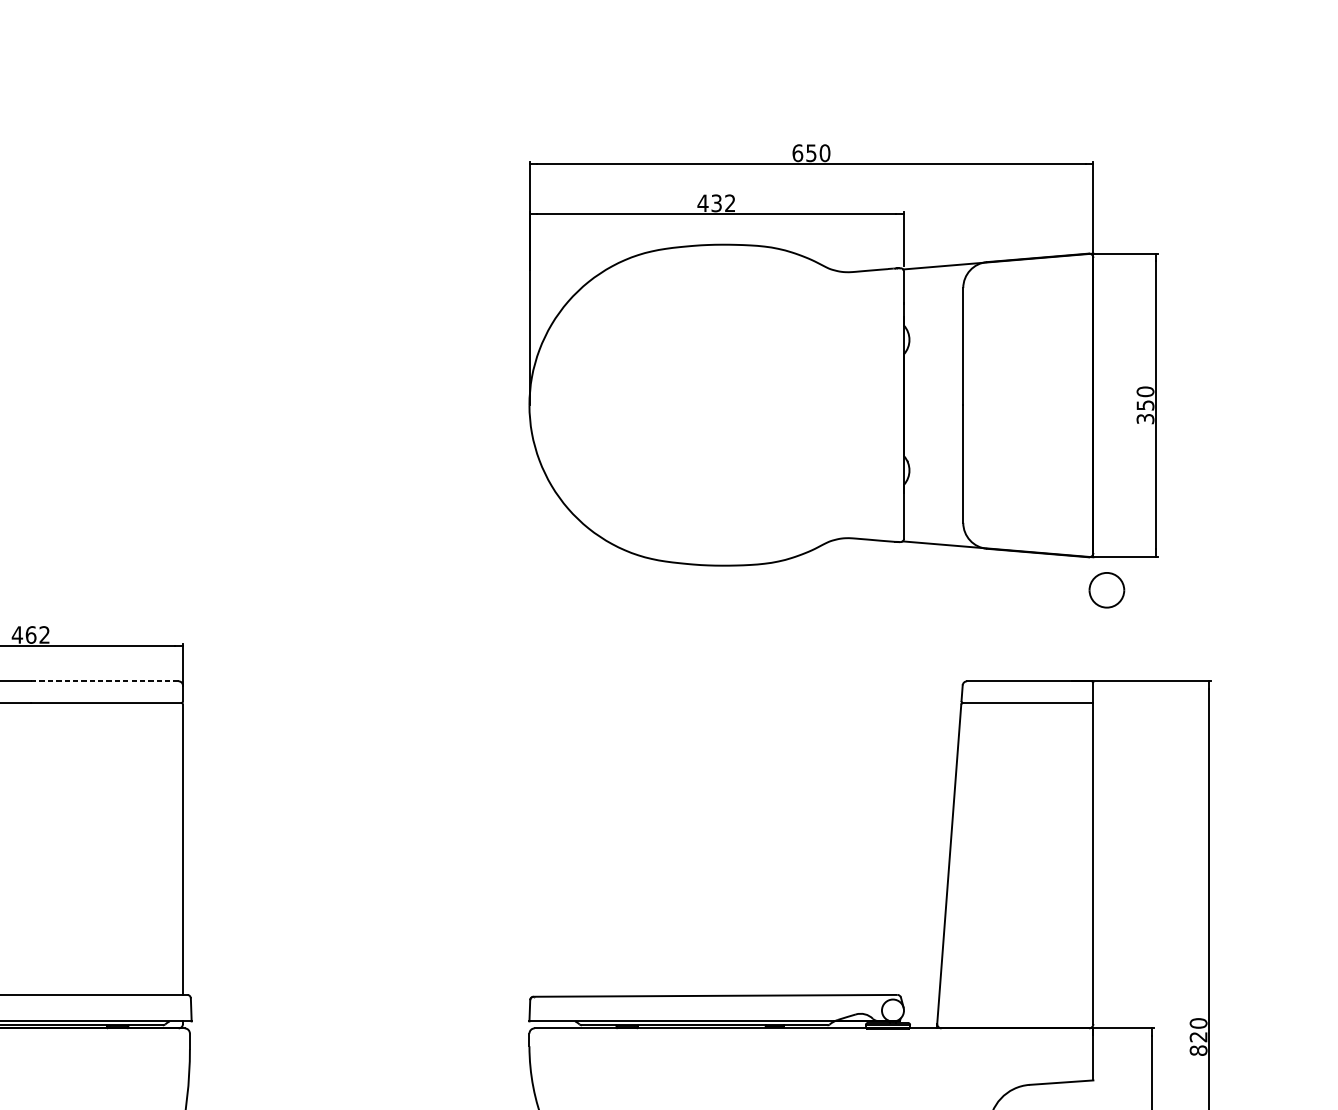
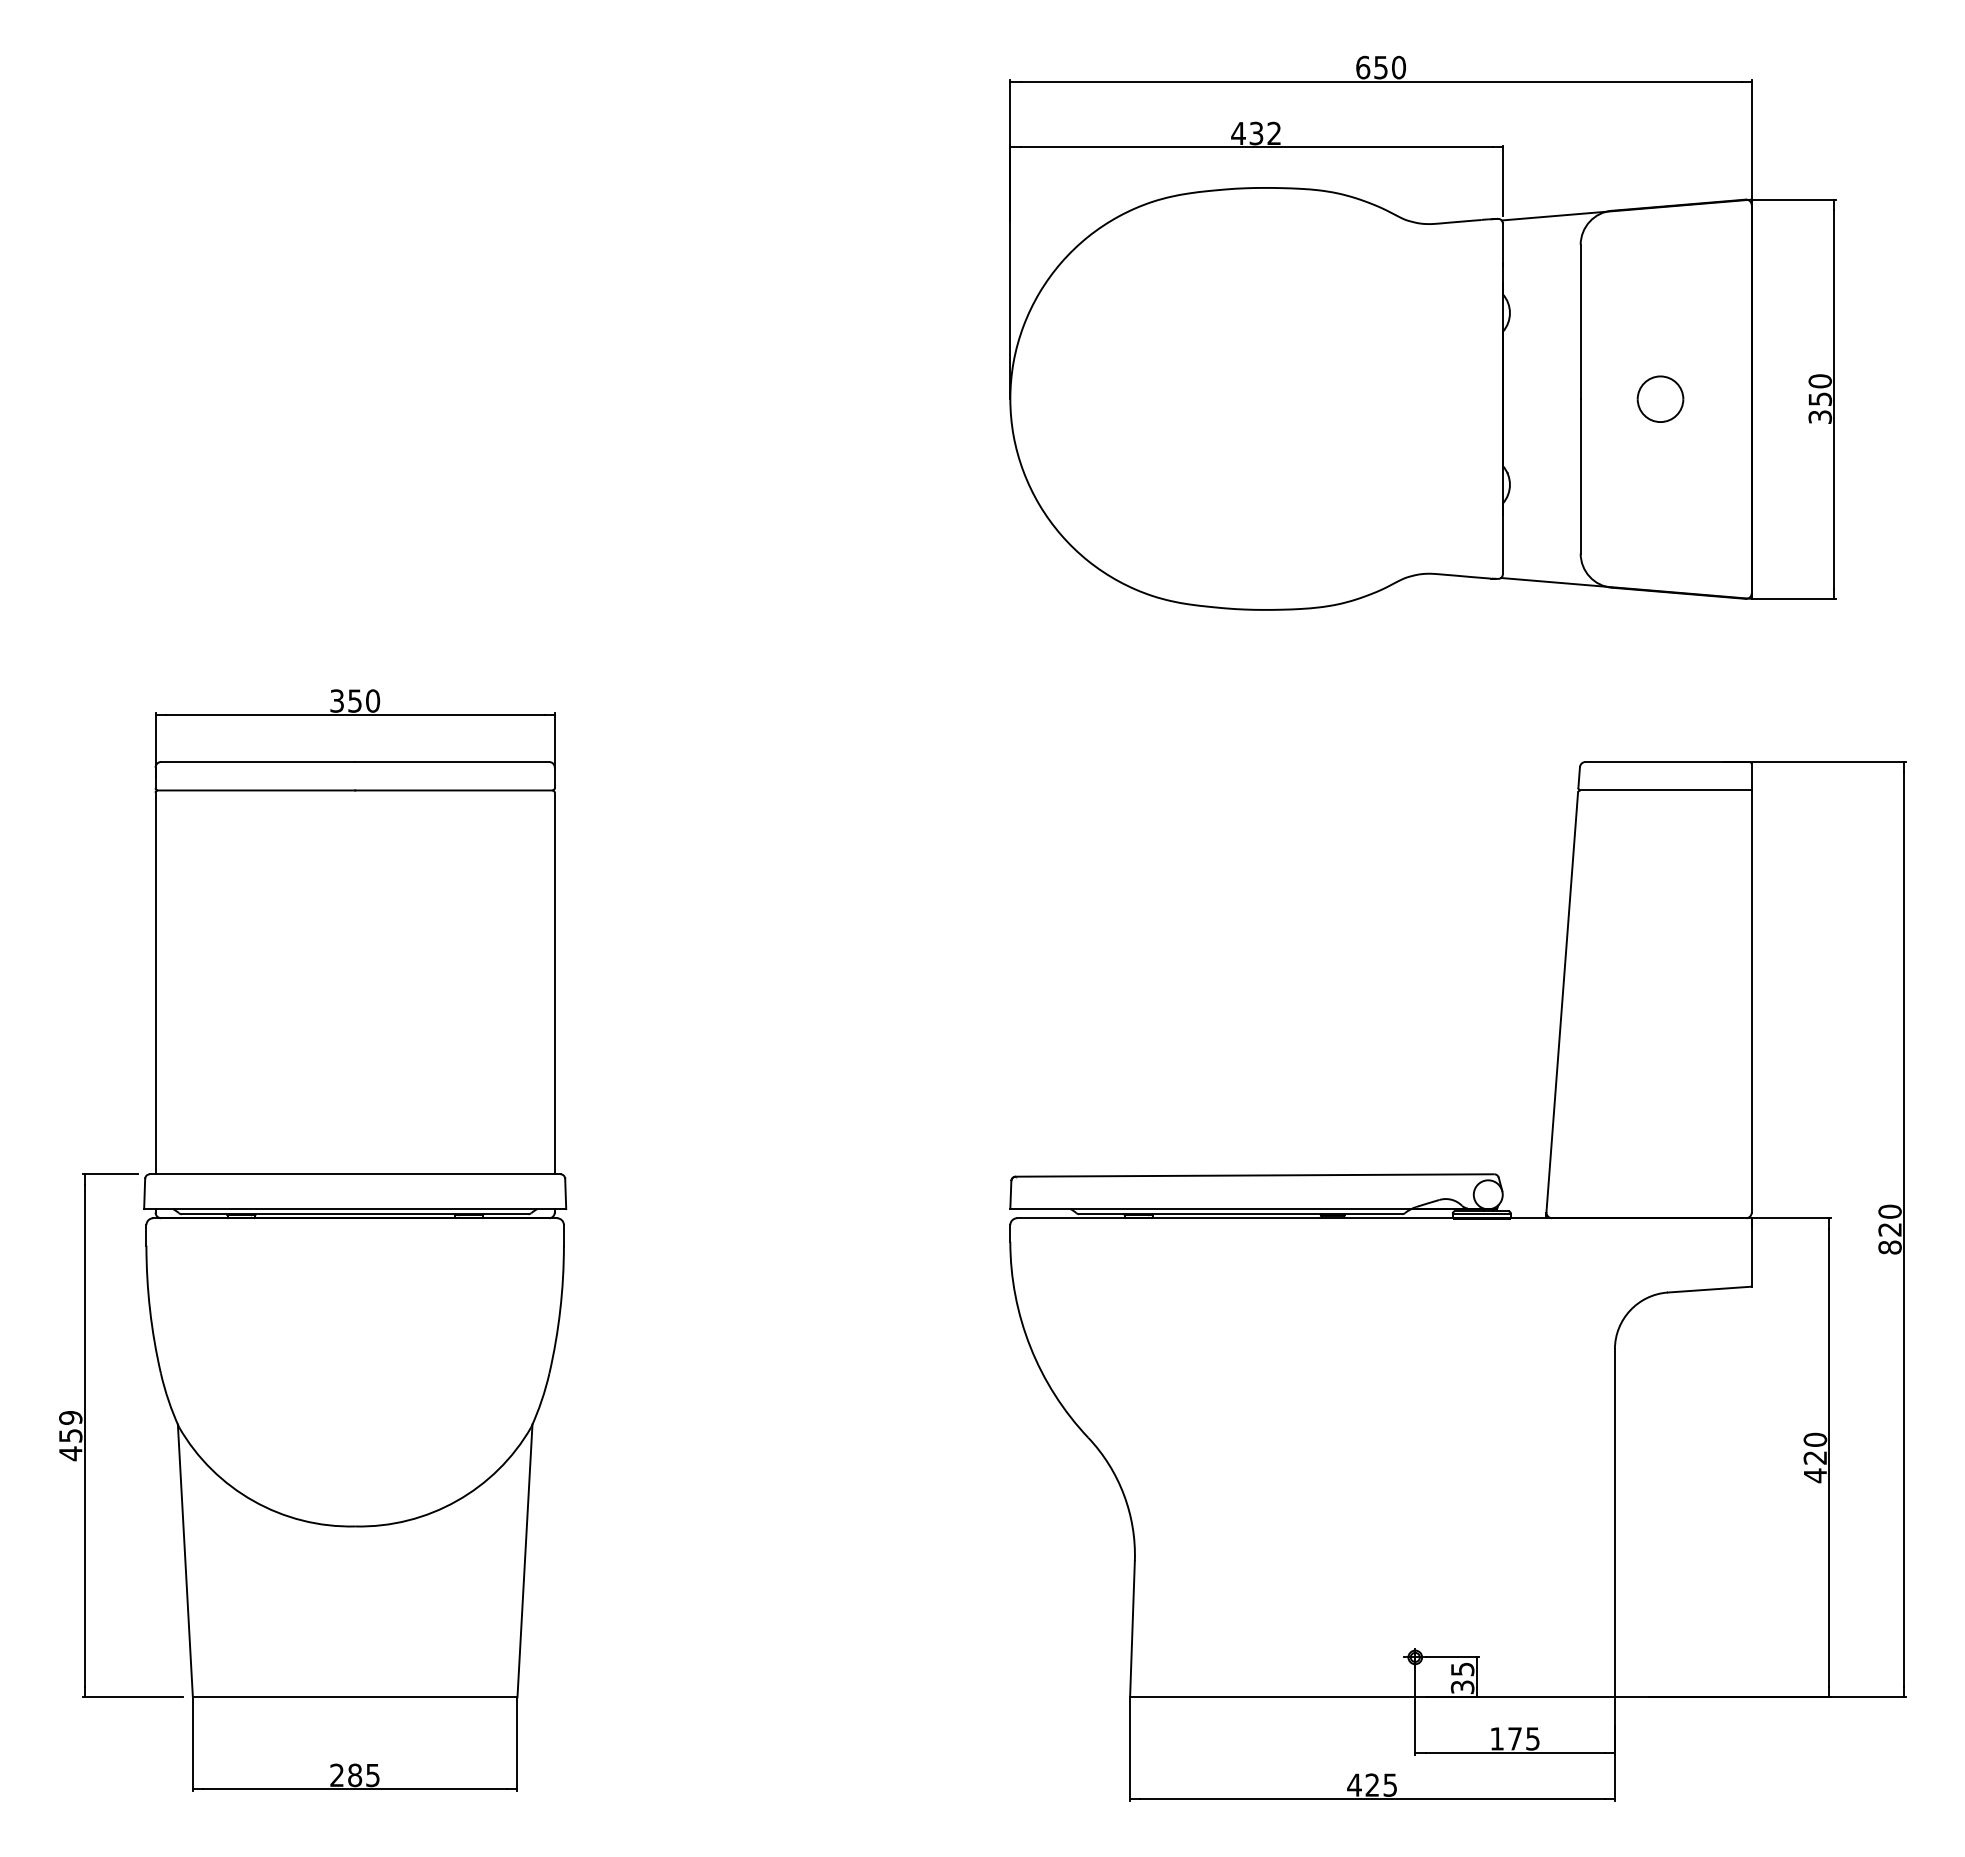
part: (1106, 589) -> (1660, 398), moved
text: (30, 634) -> (354, 700), 462 -> 350
line: (105, 680) -> (452, 761), dashed -> solid

